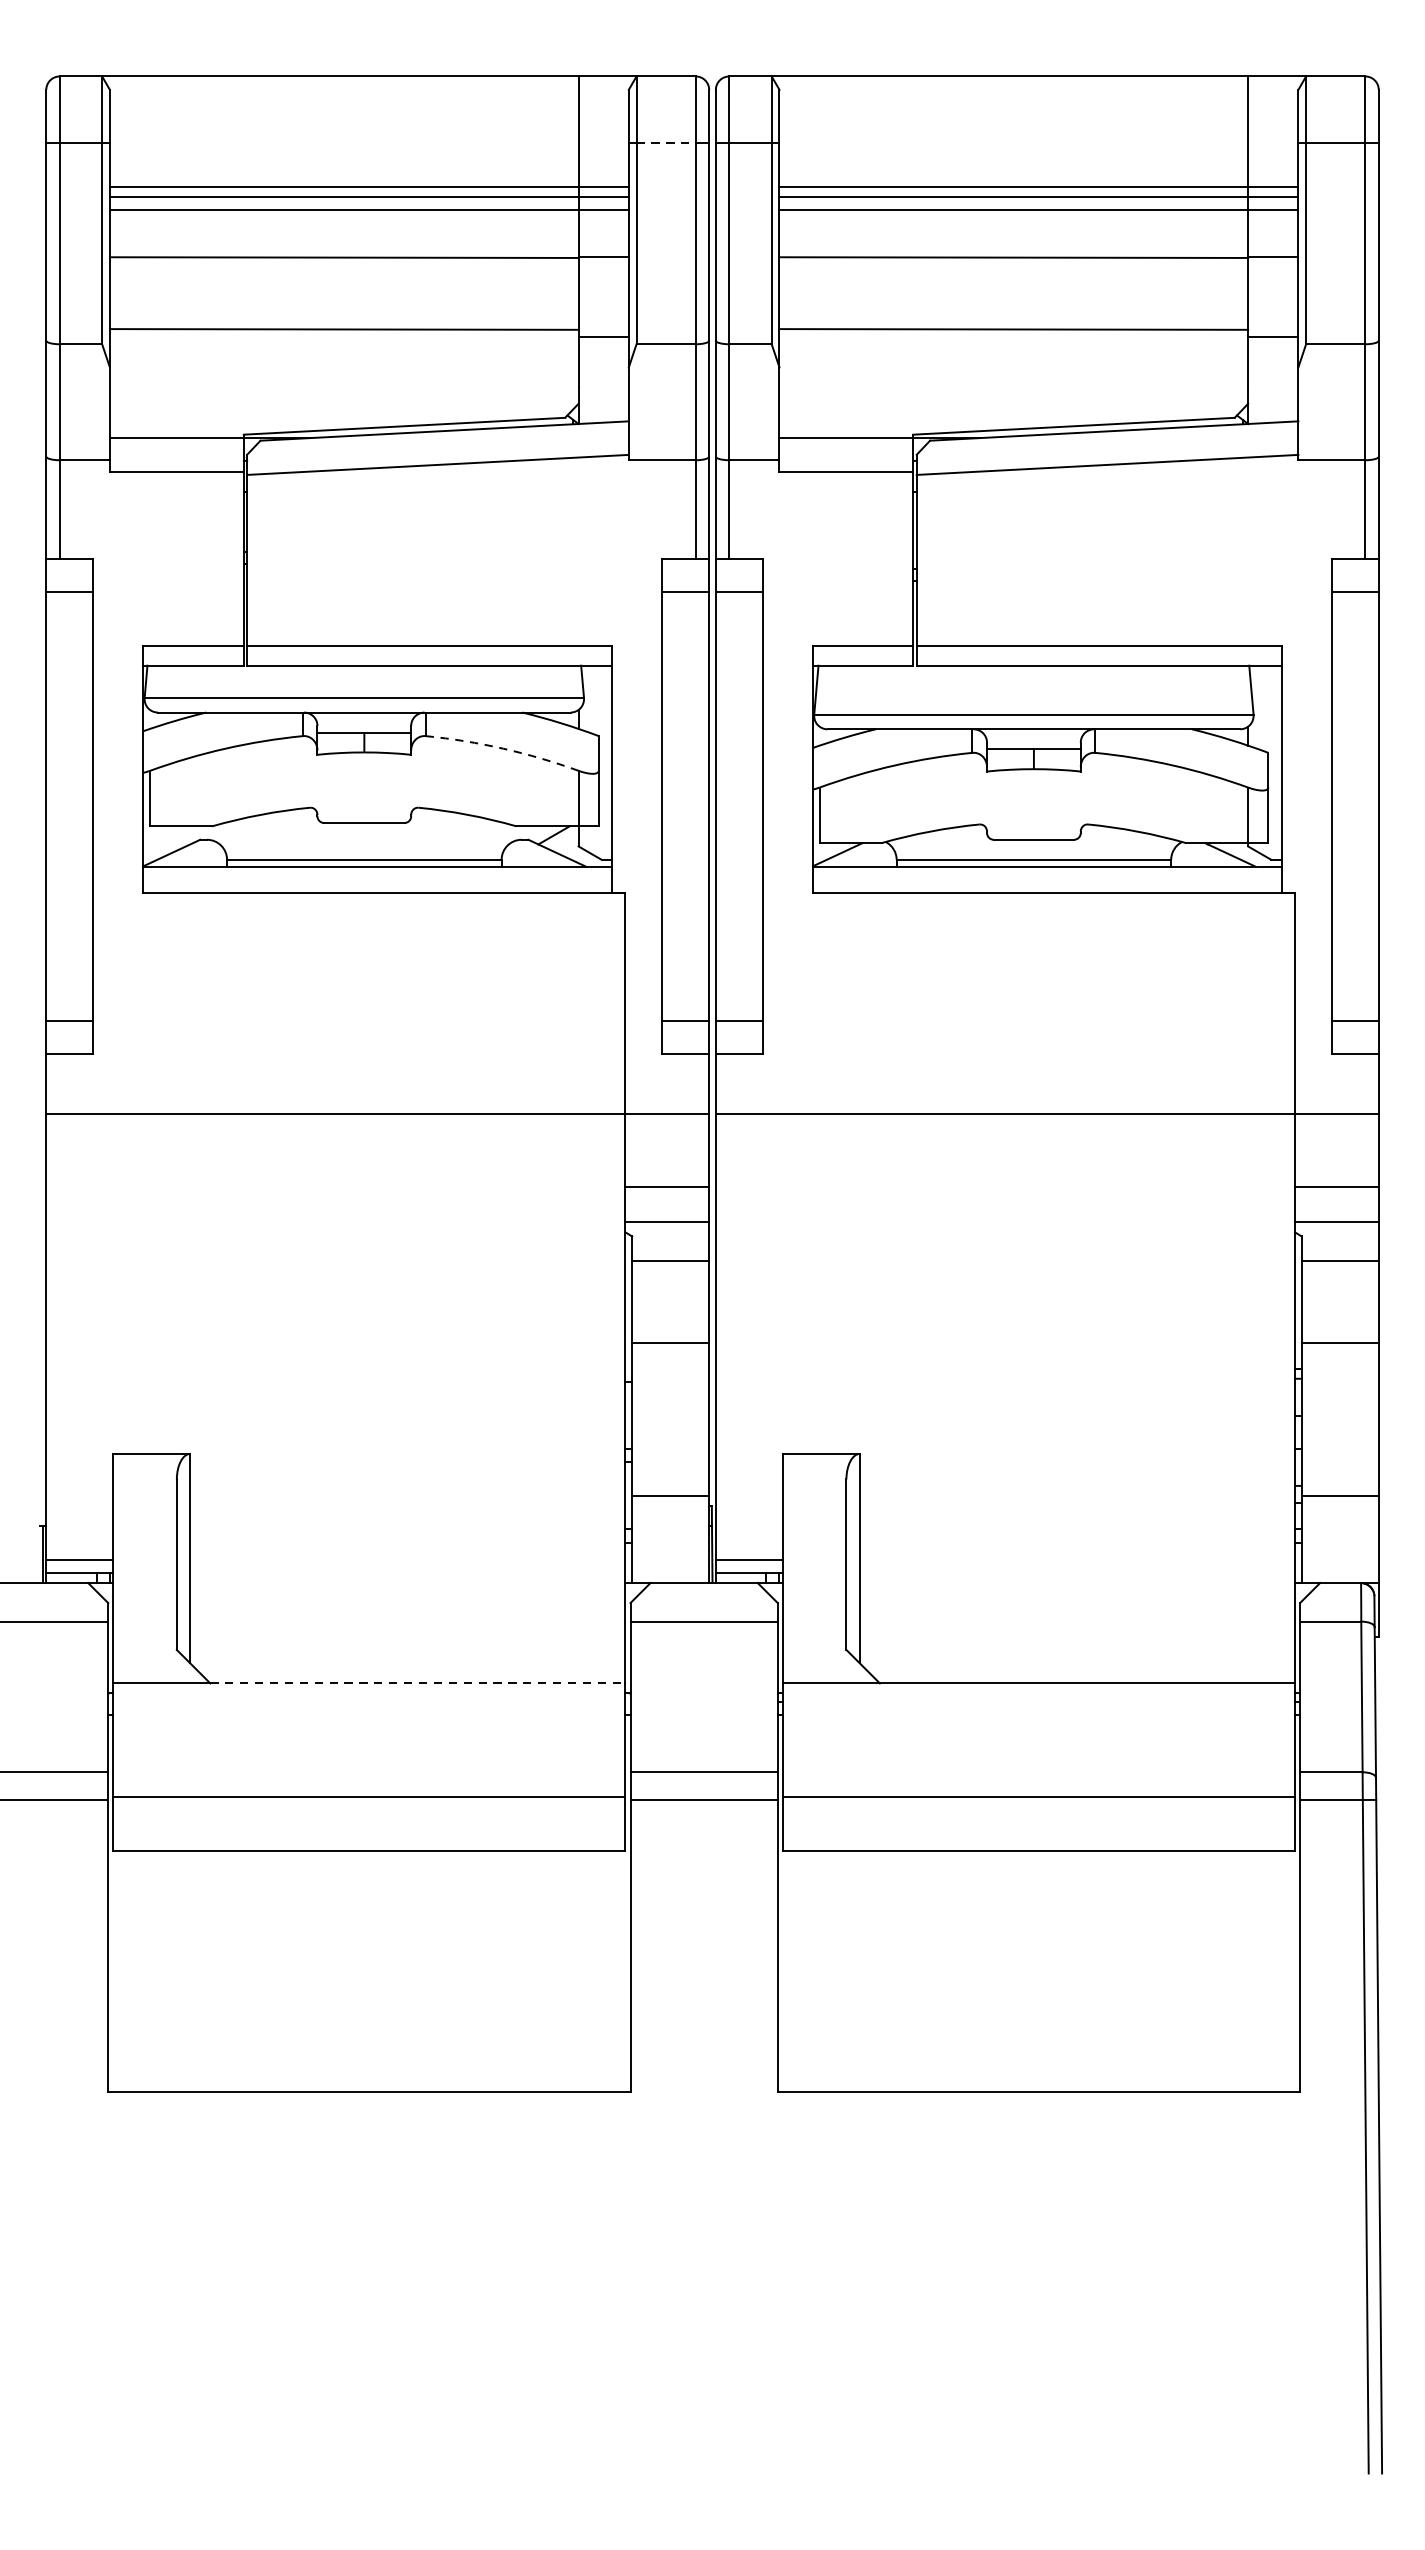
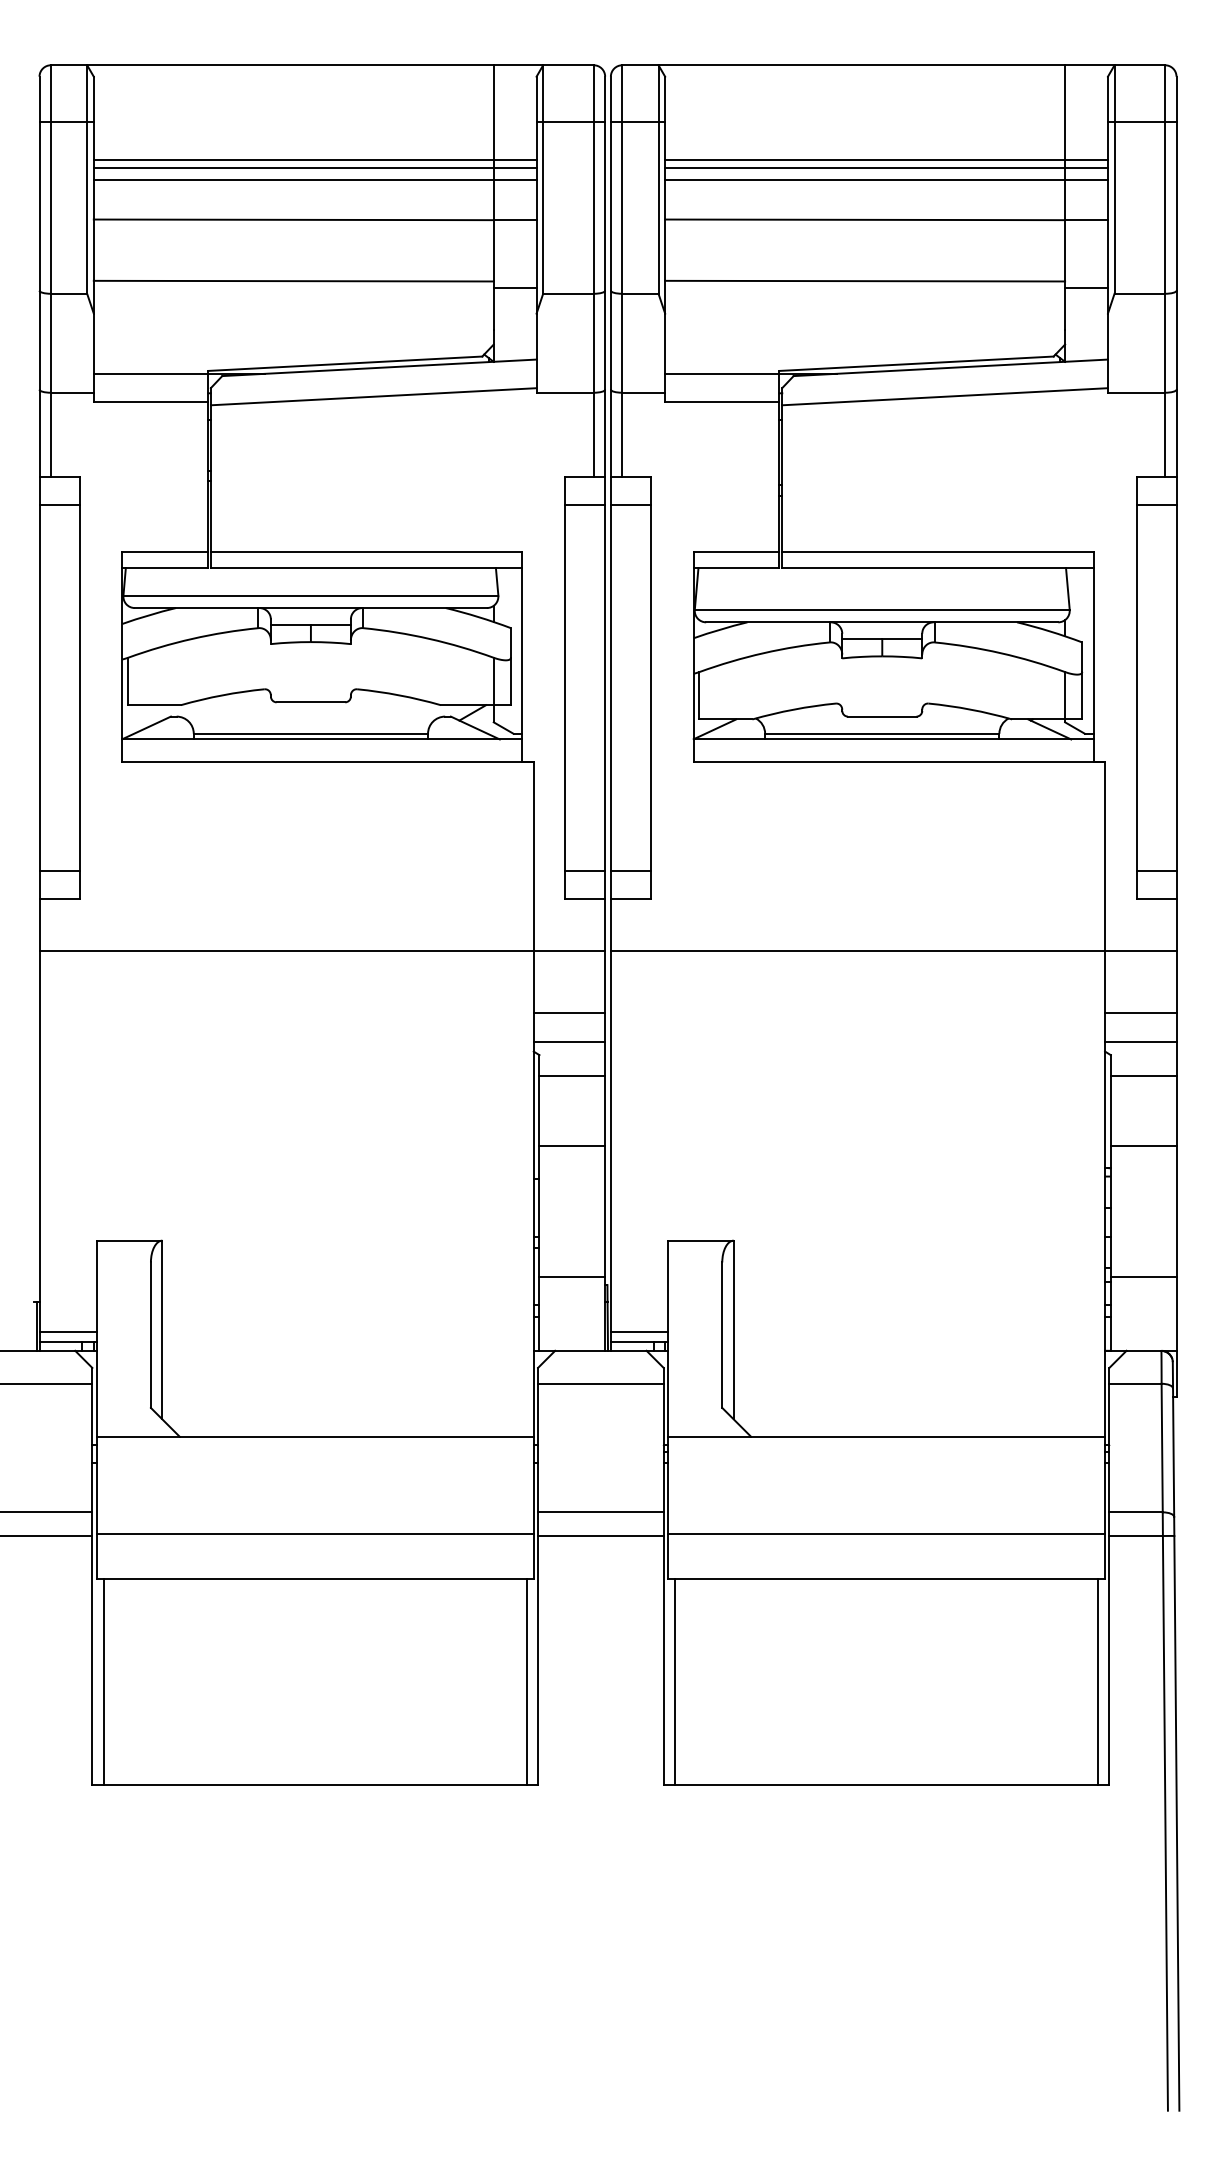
line: (666, 143) -> (568, 122), dashed -> solid
arc: (503, 748) -> (429, 638), dashed -> solid
line: (418, 1683) -> (357, 1436), dashed -> solid
line: (121, 1971) -> (103, 1682), added
line: (616, 1971) -> (526, 1682), added
line: (791, 1971) -> (675, 1682), added
line: (1286, 1971) -> (1097, 1682), added

